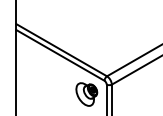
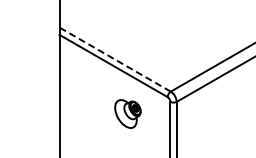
line: (61, 50) -> (114, 59), solid -> dashed
part: (86, 94) -> (127, 113), moved

